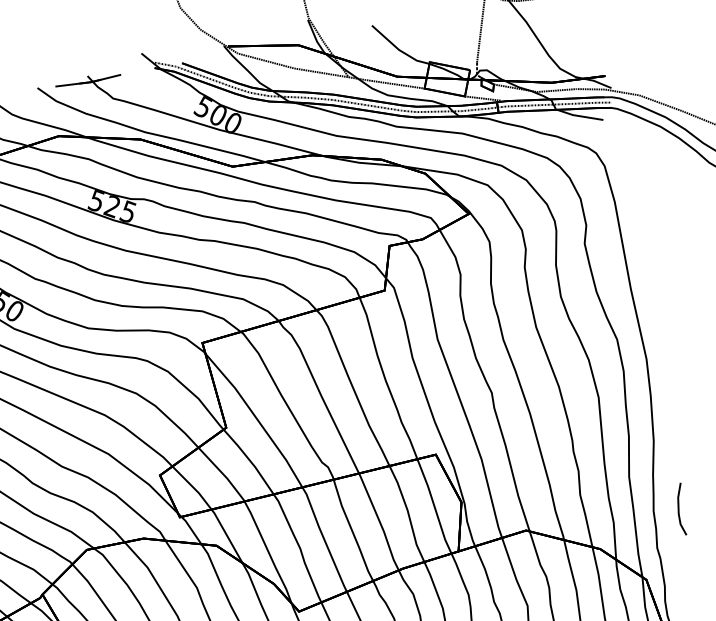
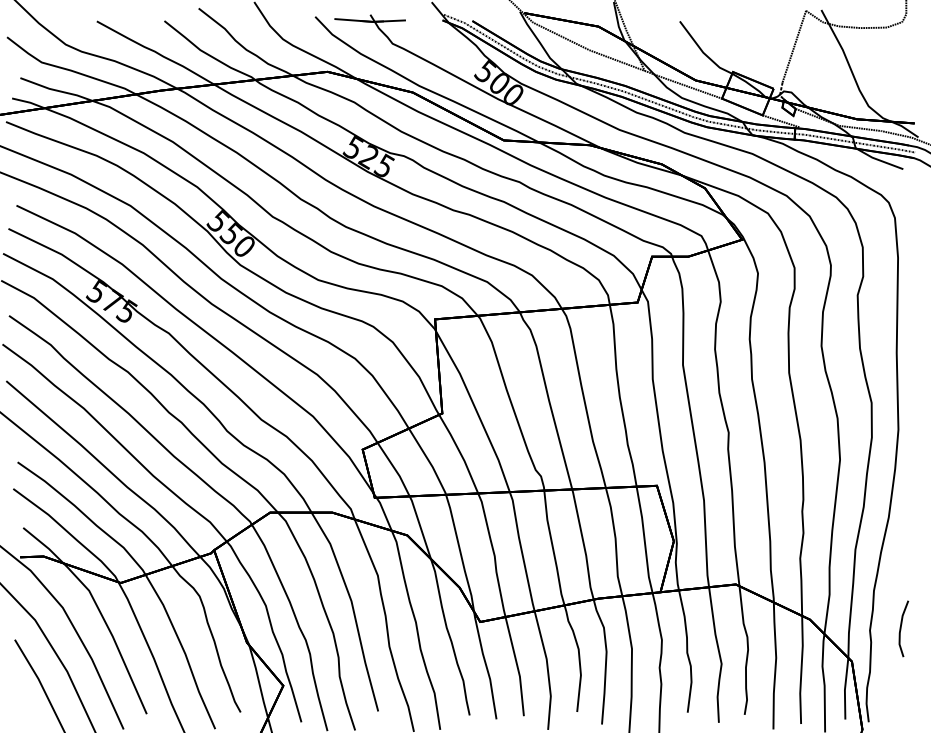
line: (679, 509) -> (901, 628), moved

